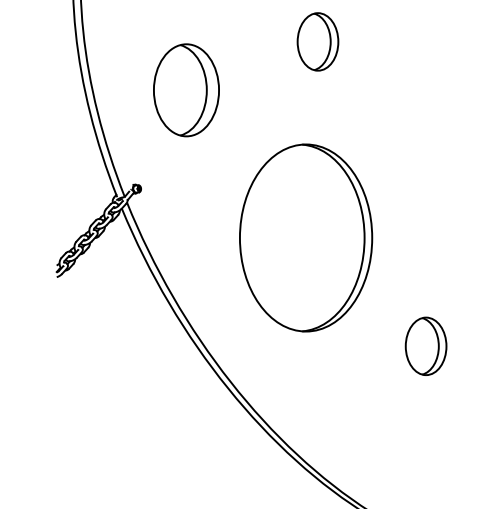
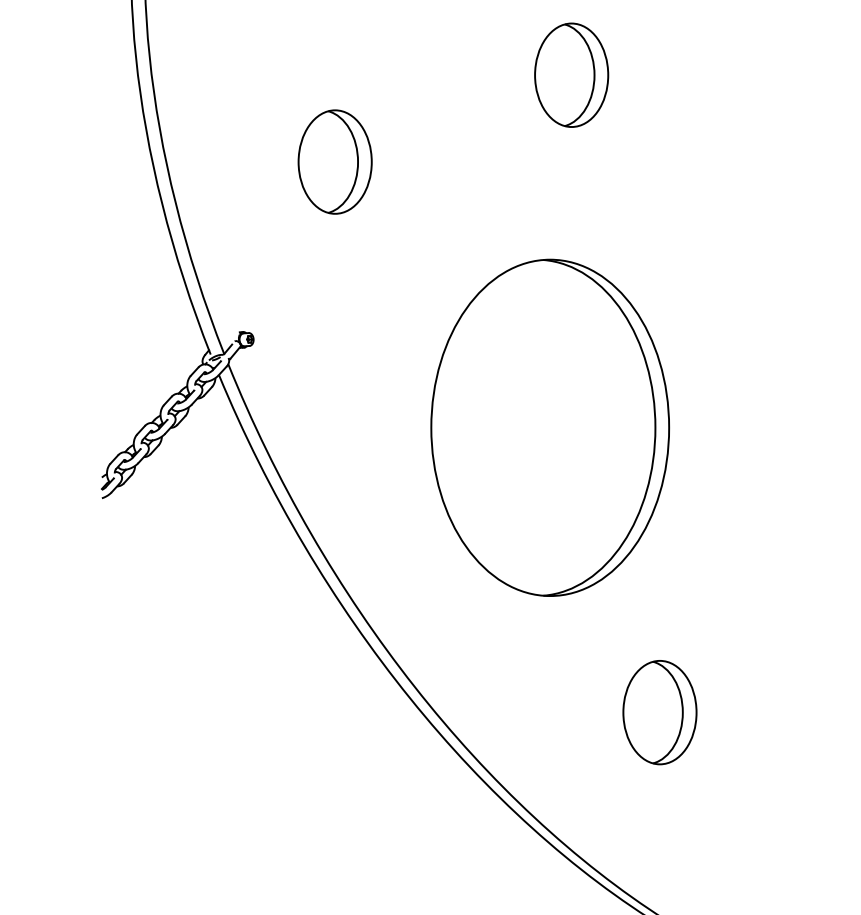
part: (186, 89) -> (335, 160), size x0.62
part: (425, 345) -> (658, 711), moved

